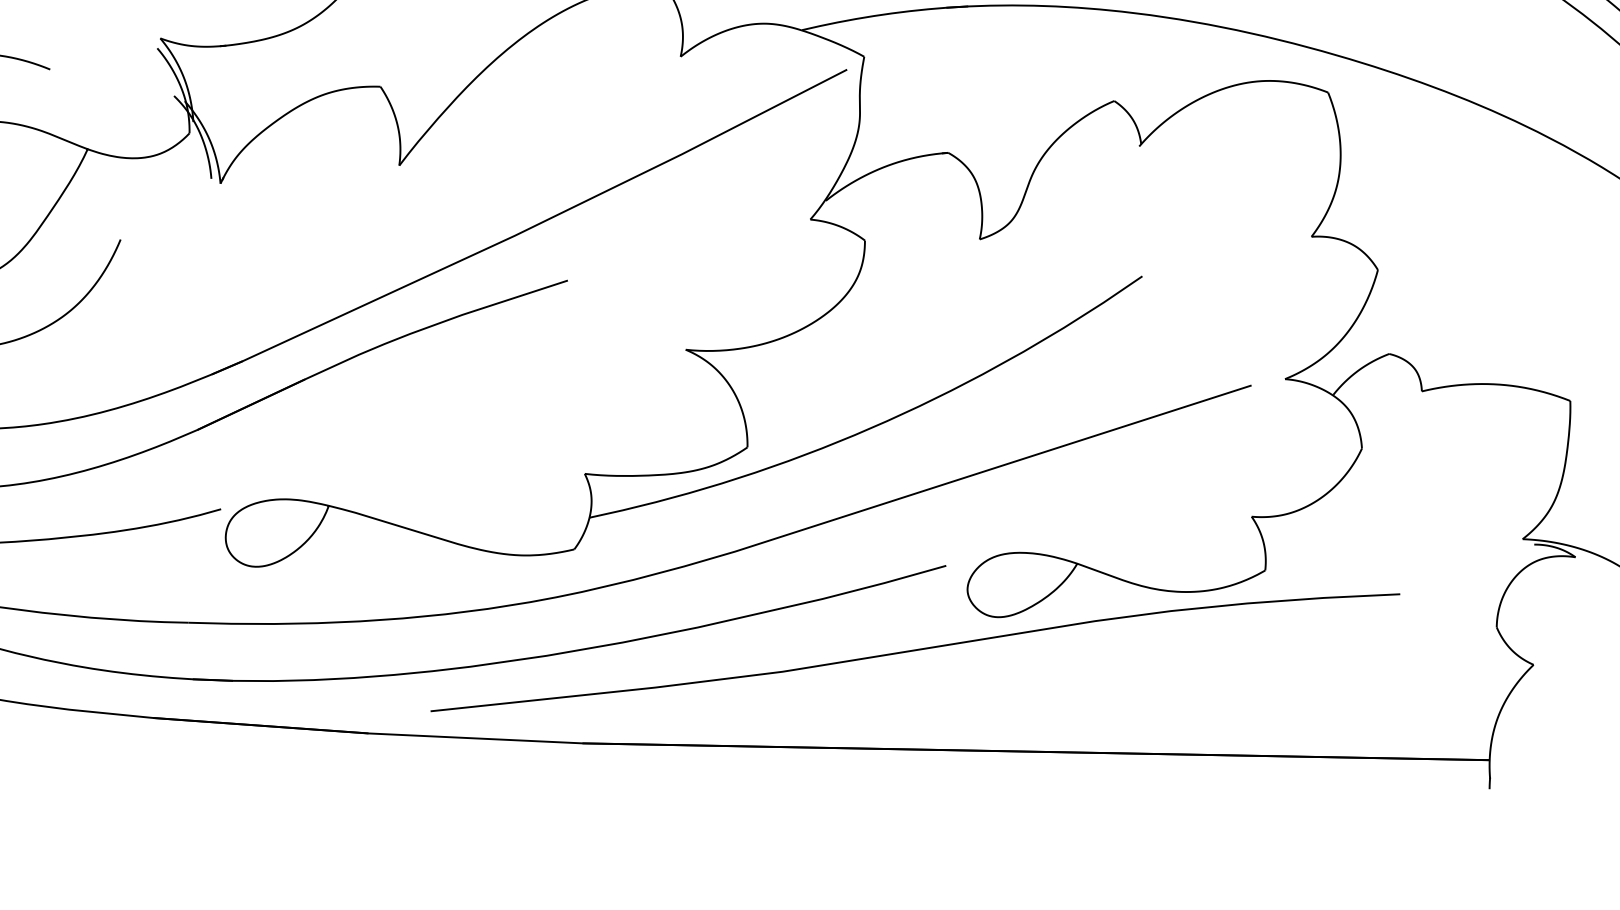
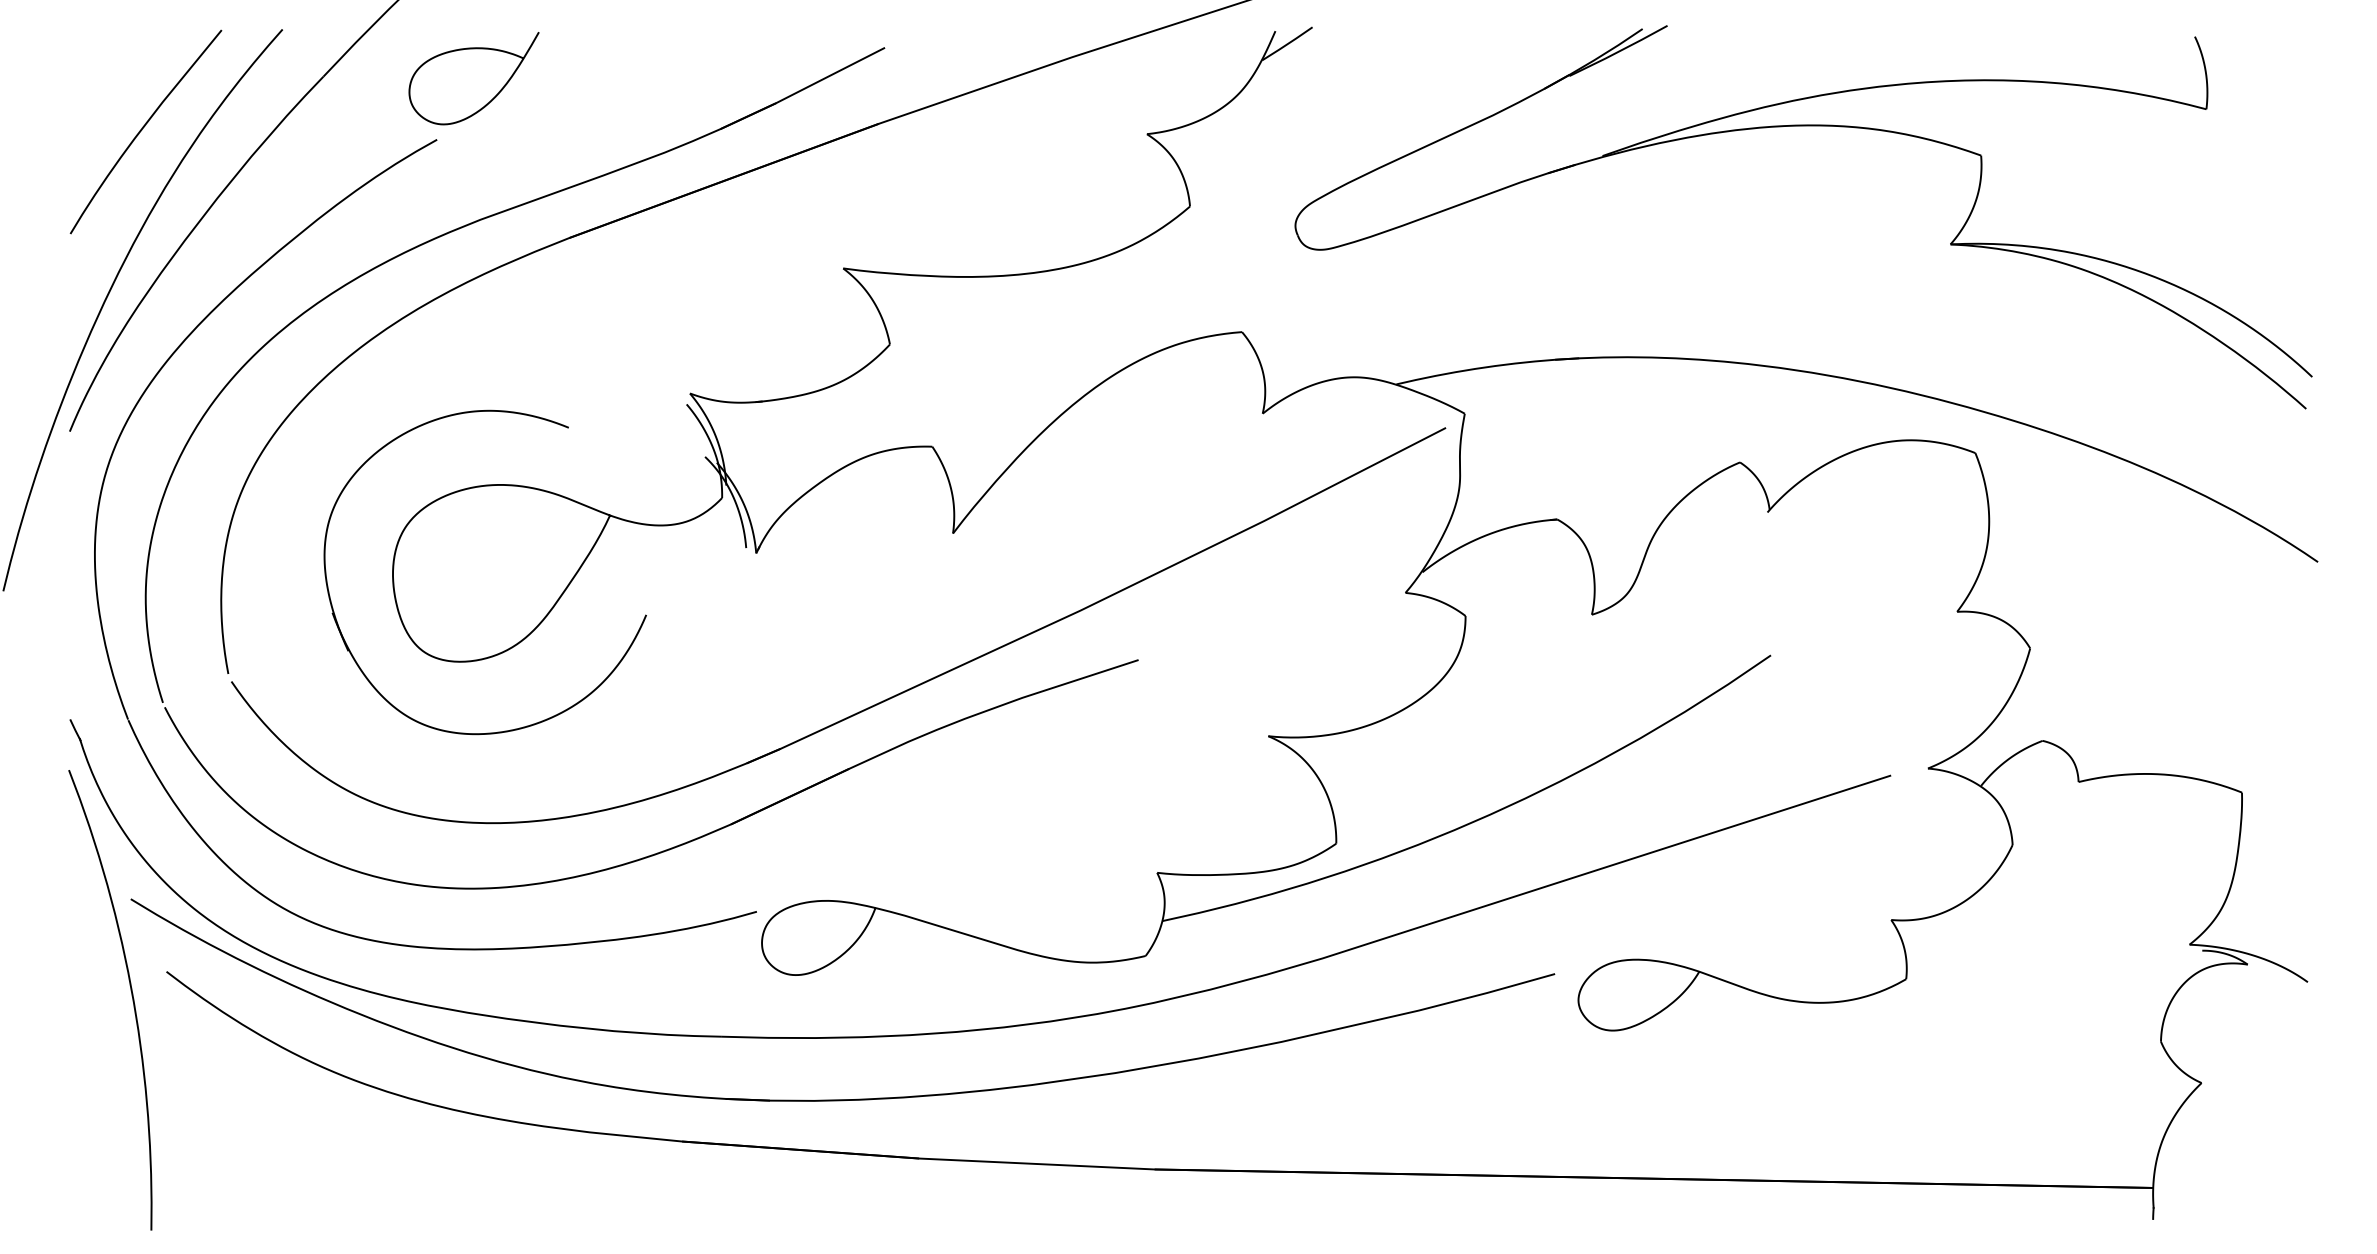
curve: (913, 651) -> (1519, 1068), removed

